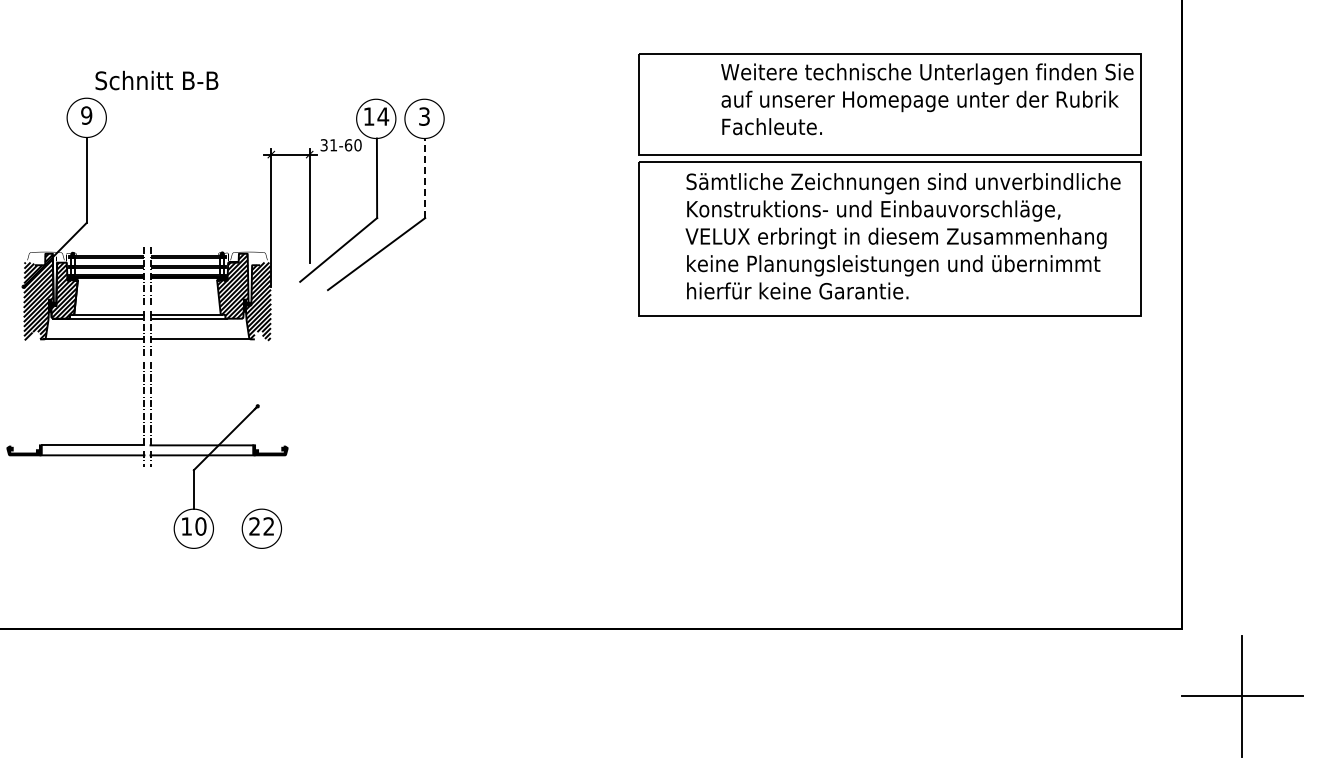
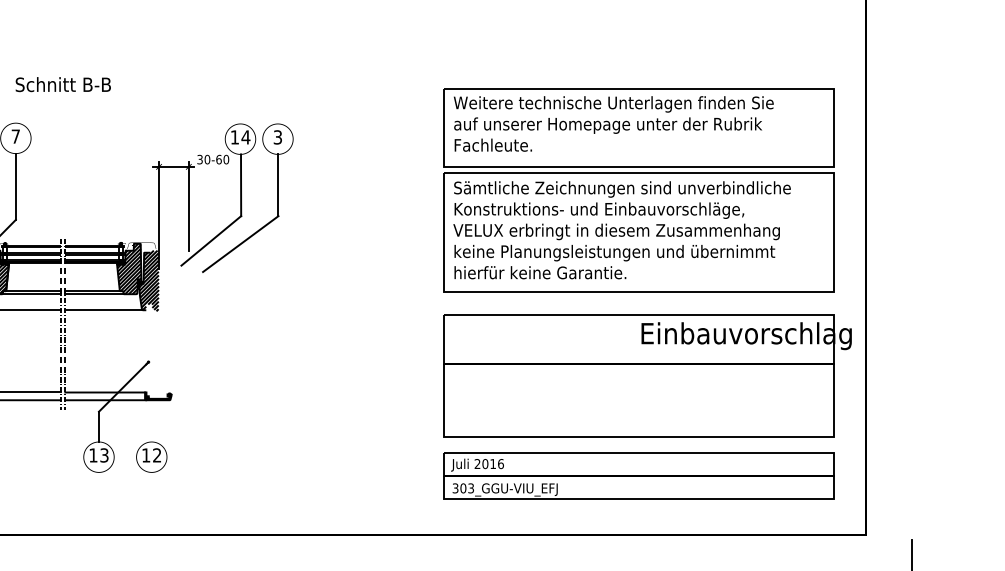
text: (156, 80) -> (63, 84), moved
text: (927, 99) -> (613, 124), moved
text: (86, 115) -> (15, 136), 9 -> 7
text: (333, 145) -> (207, 159), 31-60 -> 30-60
line: (425, 178) -> (278, 185), dashed -> solid
text: (902, 236) -> (621, 230), moved
part: (901, 424) -> (648, 376), added
text: (200, 526) -> (104, 455), 10 -> 13
text: (254, 526) -> (146, 455), 22 -> 12
part: (889, 553) -> (638, 476), added

